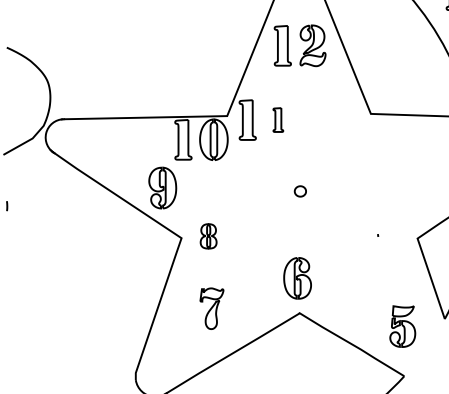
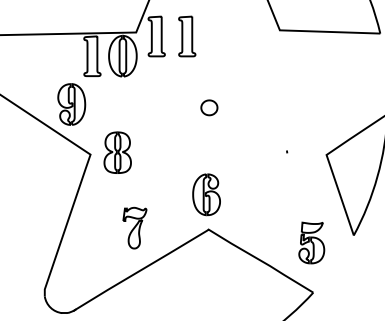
part: (278, 119) -> (187, 35), size x1.67
part: (300, 191) -> (209, 107), size x1.43
part: (208, 236) -> (117, 152), size x1.67
part: (211, 308) -> (134, 227), moved

